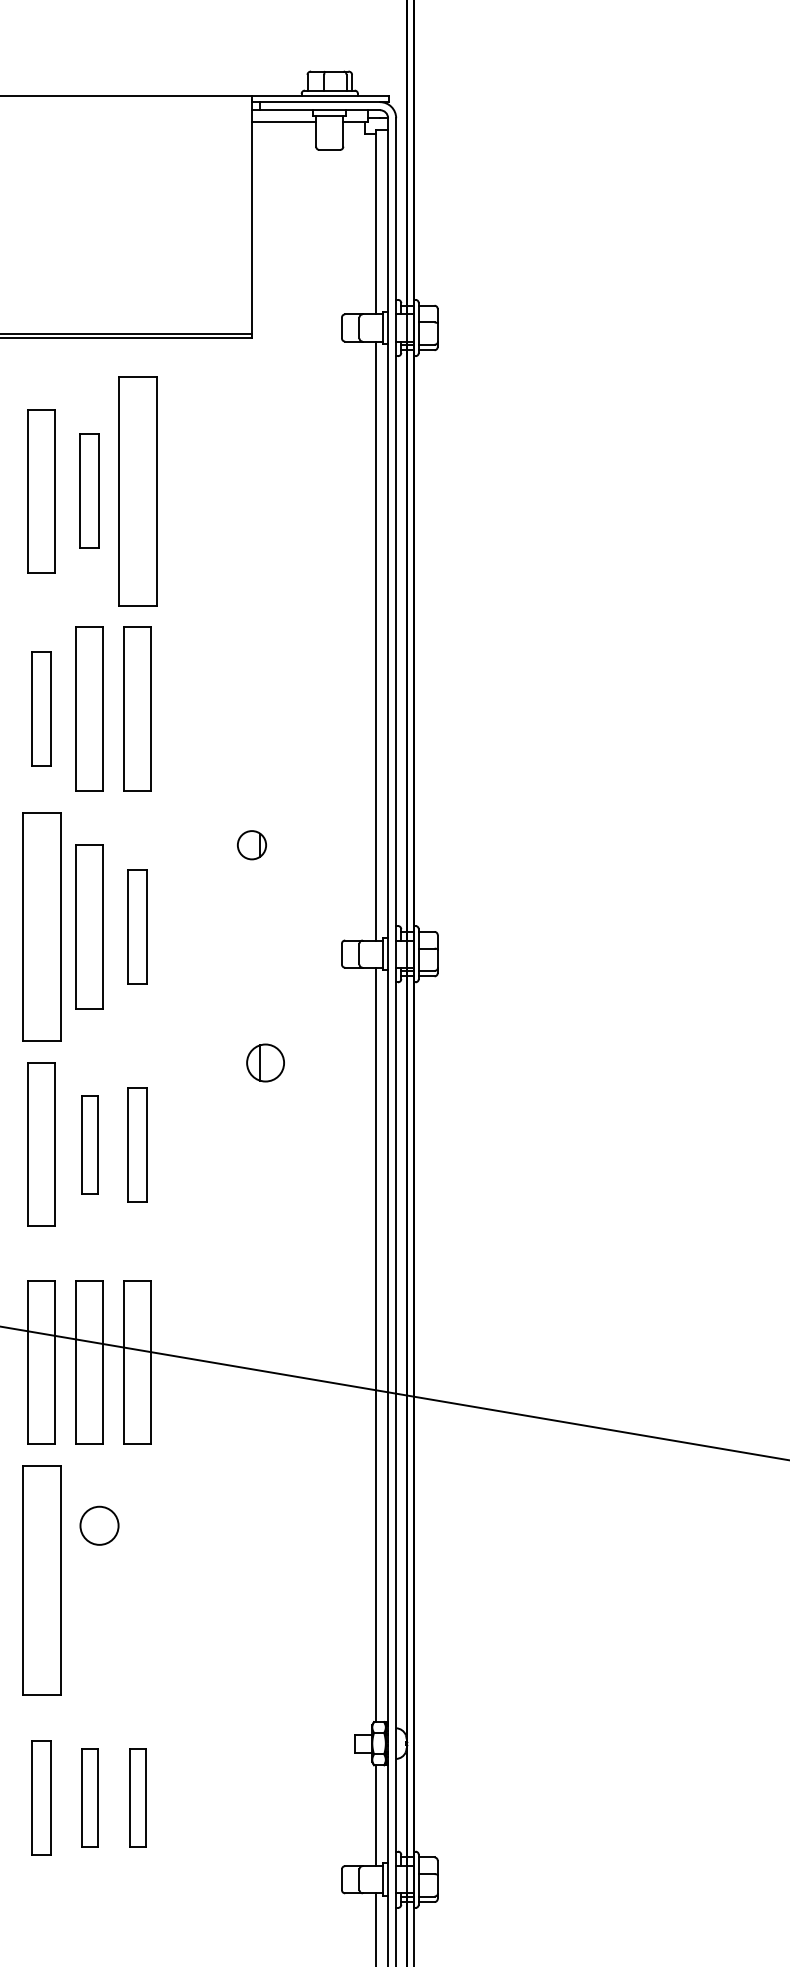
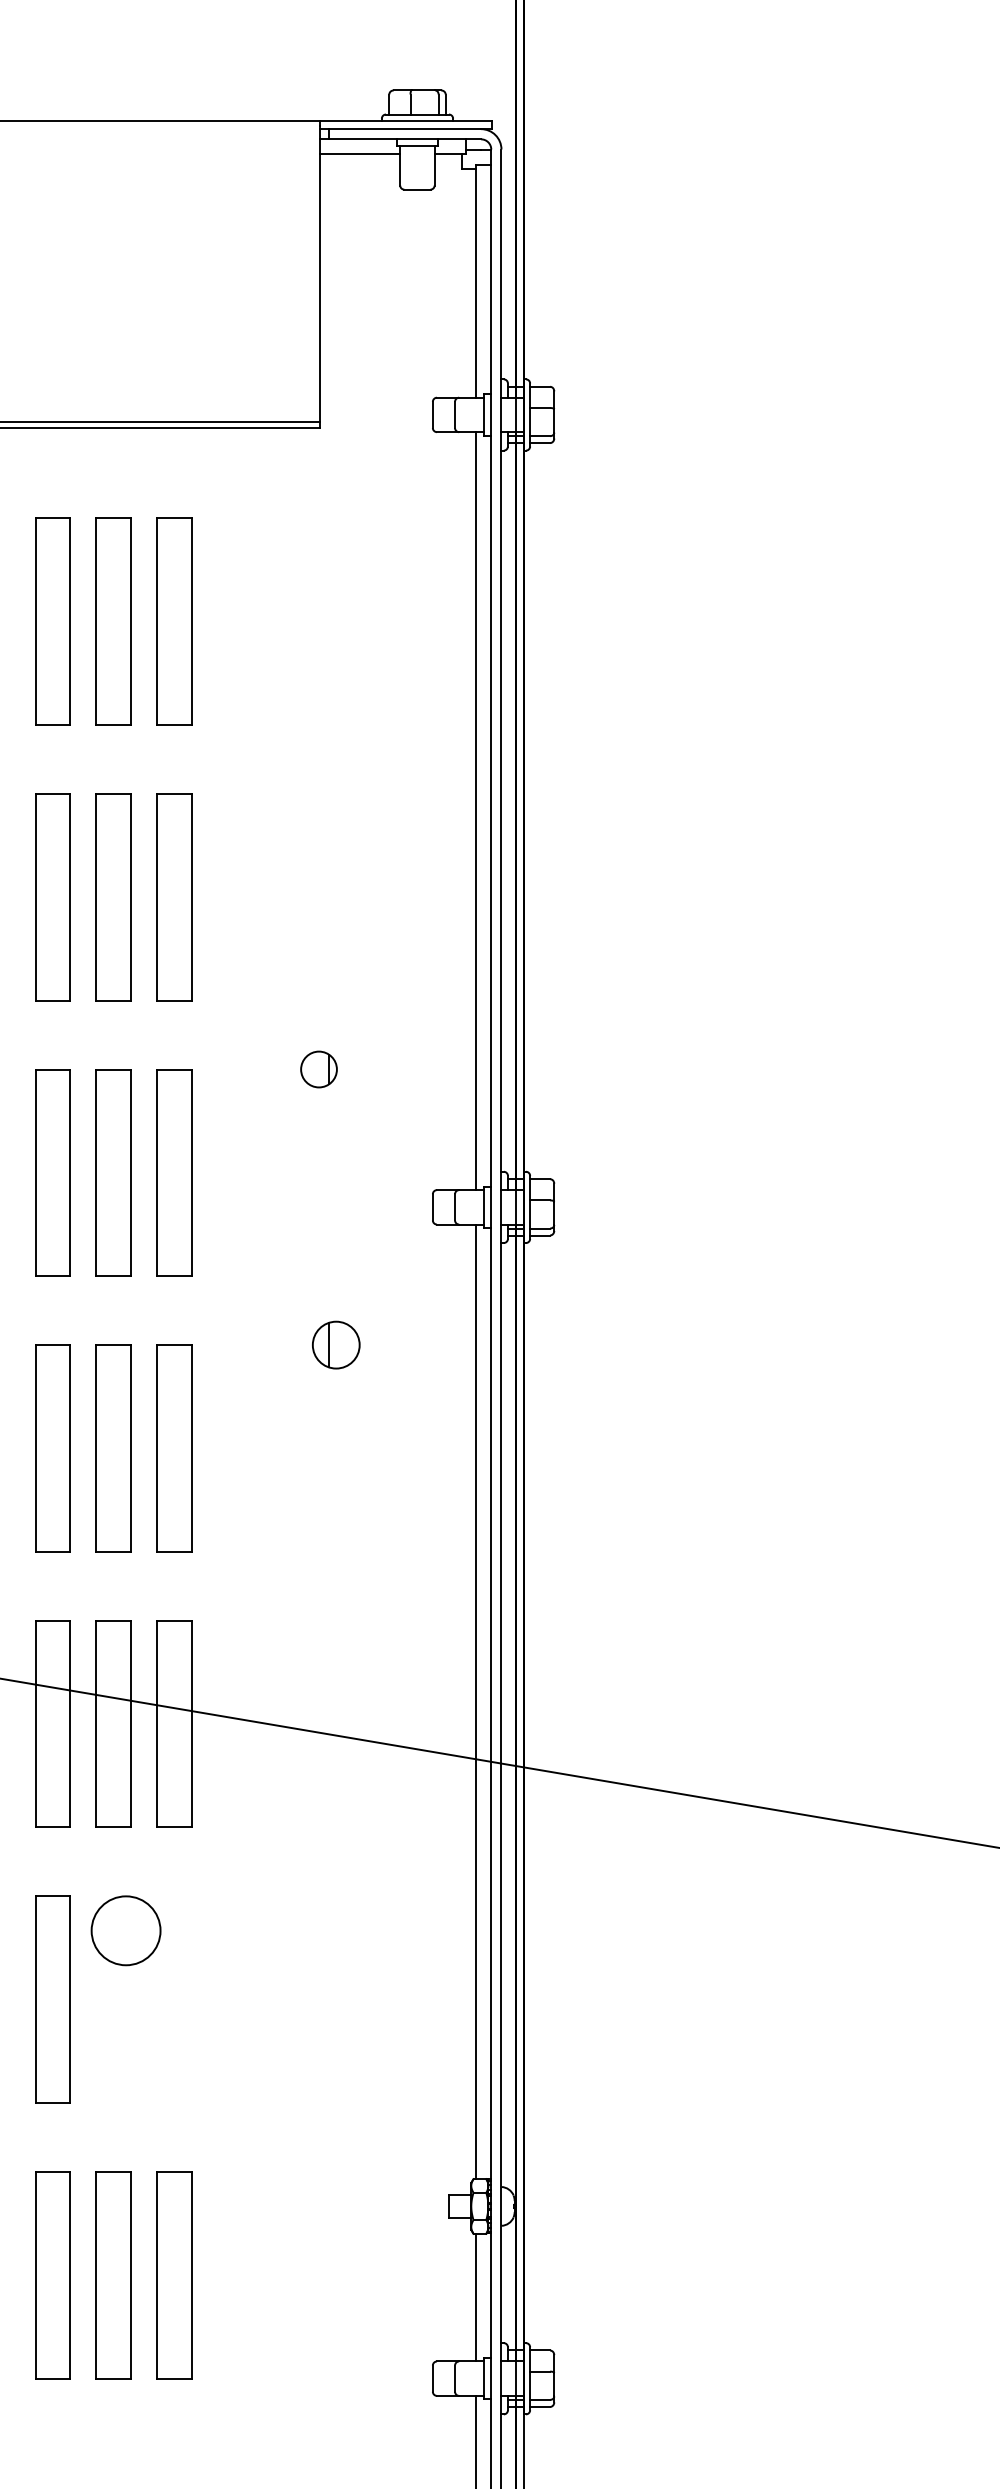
part: (89, 491) -> (113, 621), size x1.43
part: (137, 491) -> (174, 621), size x0.71
part: (41, 709) -> (52, 897), size x1.43
part: (41, 926) -> (52, 1172), size x0.71
part: (137, 926) -> (174, 1172), size x1.43
part: (89, 1144) -> (113, 1448), size x1.67
part: (137, 1144) -> (174, 1448), size x1.43
circle: (99, 1525) -> (125, 1930), size x1.43
part: (41, 1580) -> (52, 1999), size x0.71
part: (41, 1798) -> (52, 2275), size x1.43
part: (89, 1798) -> (113, 2275), size x1.67
part: (137, 1798) -> (174, 2275), size x1.67

